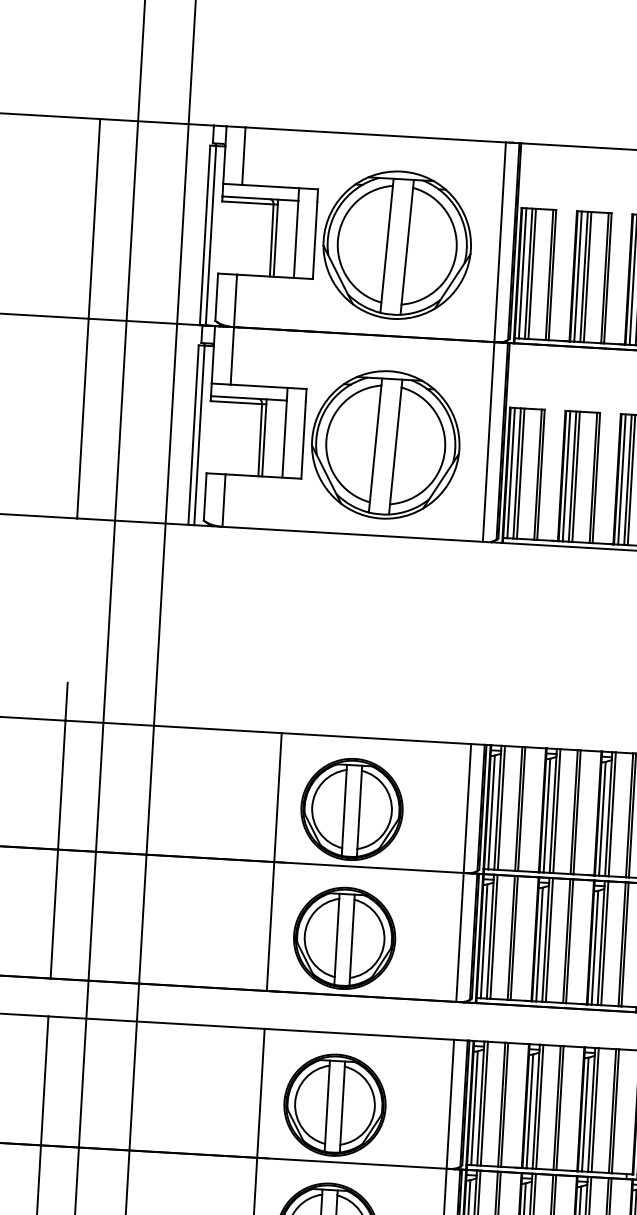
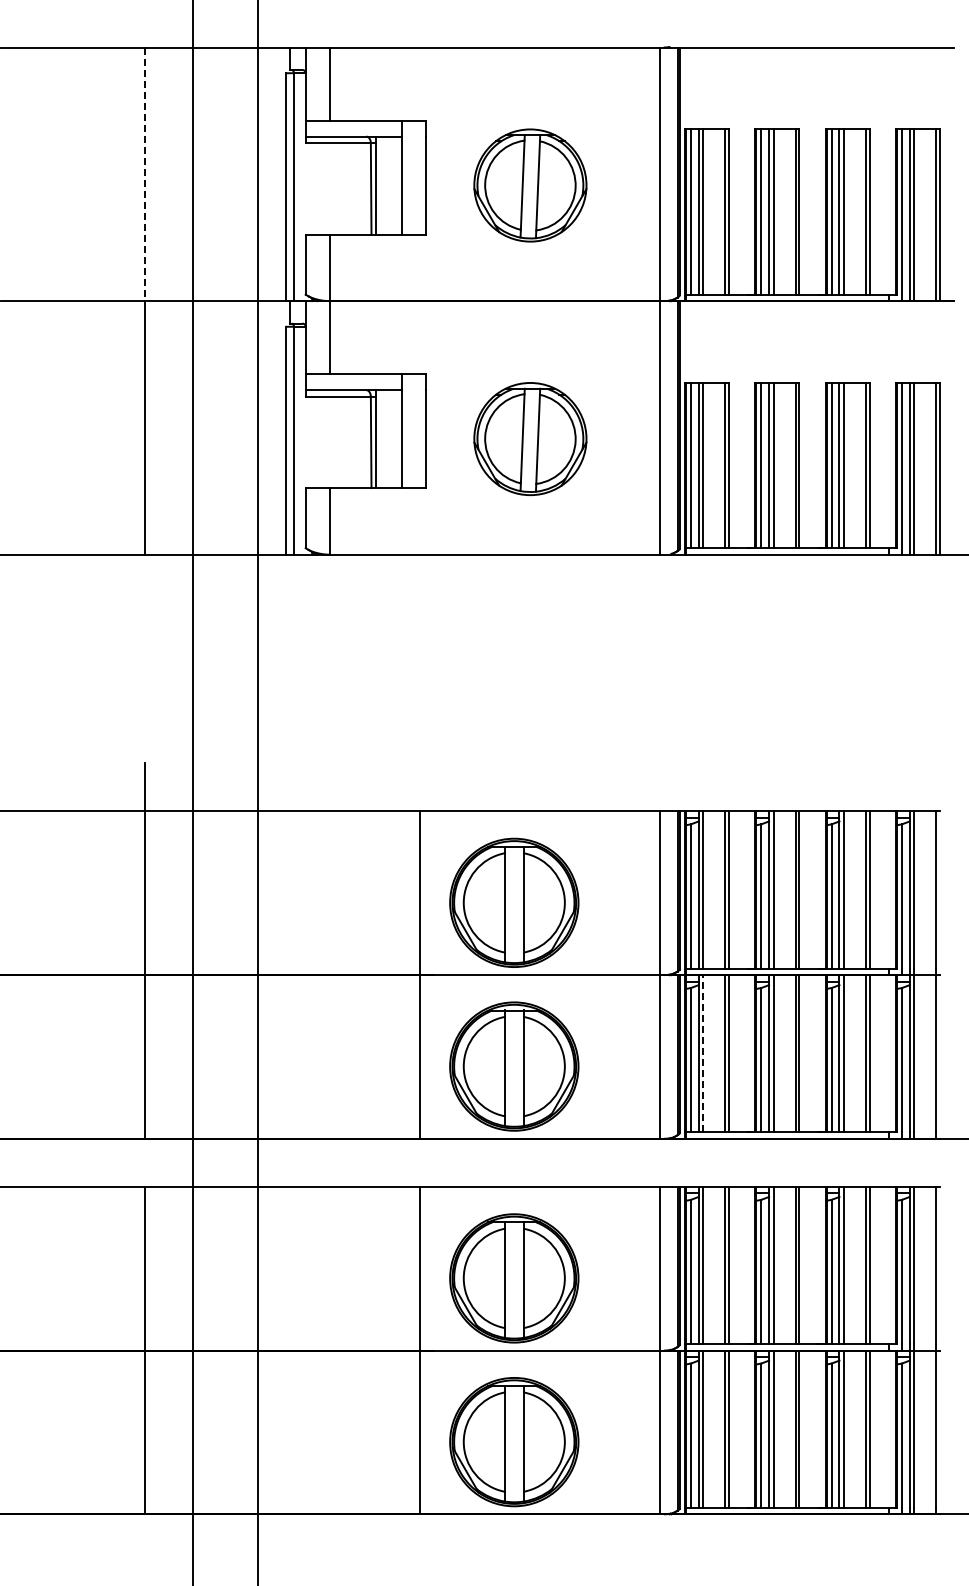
line: (94, 219) -> (145, 174), solid -> dashed
part: (397, 245) -> (530, 185), size x0.6
part: (385, 444) -> (530, 438), size x0.6
line: (494, 936) -> (703, 1053), solid -> dashed

